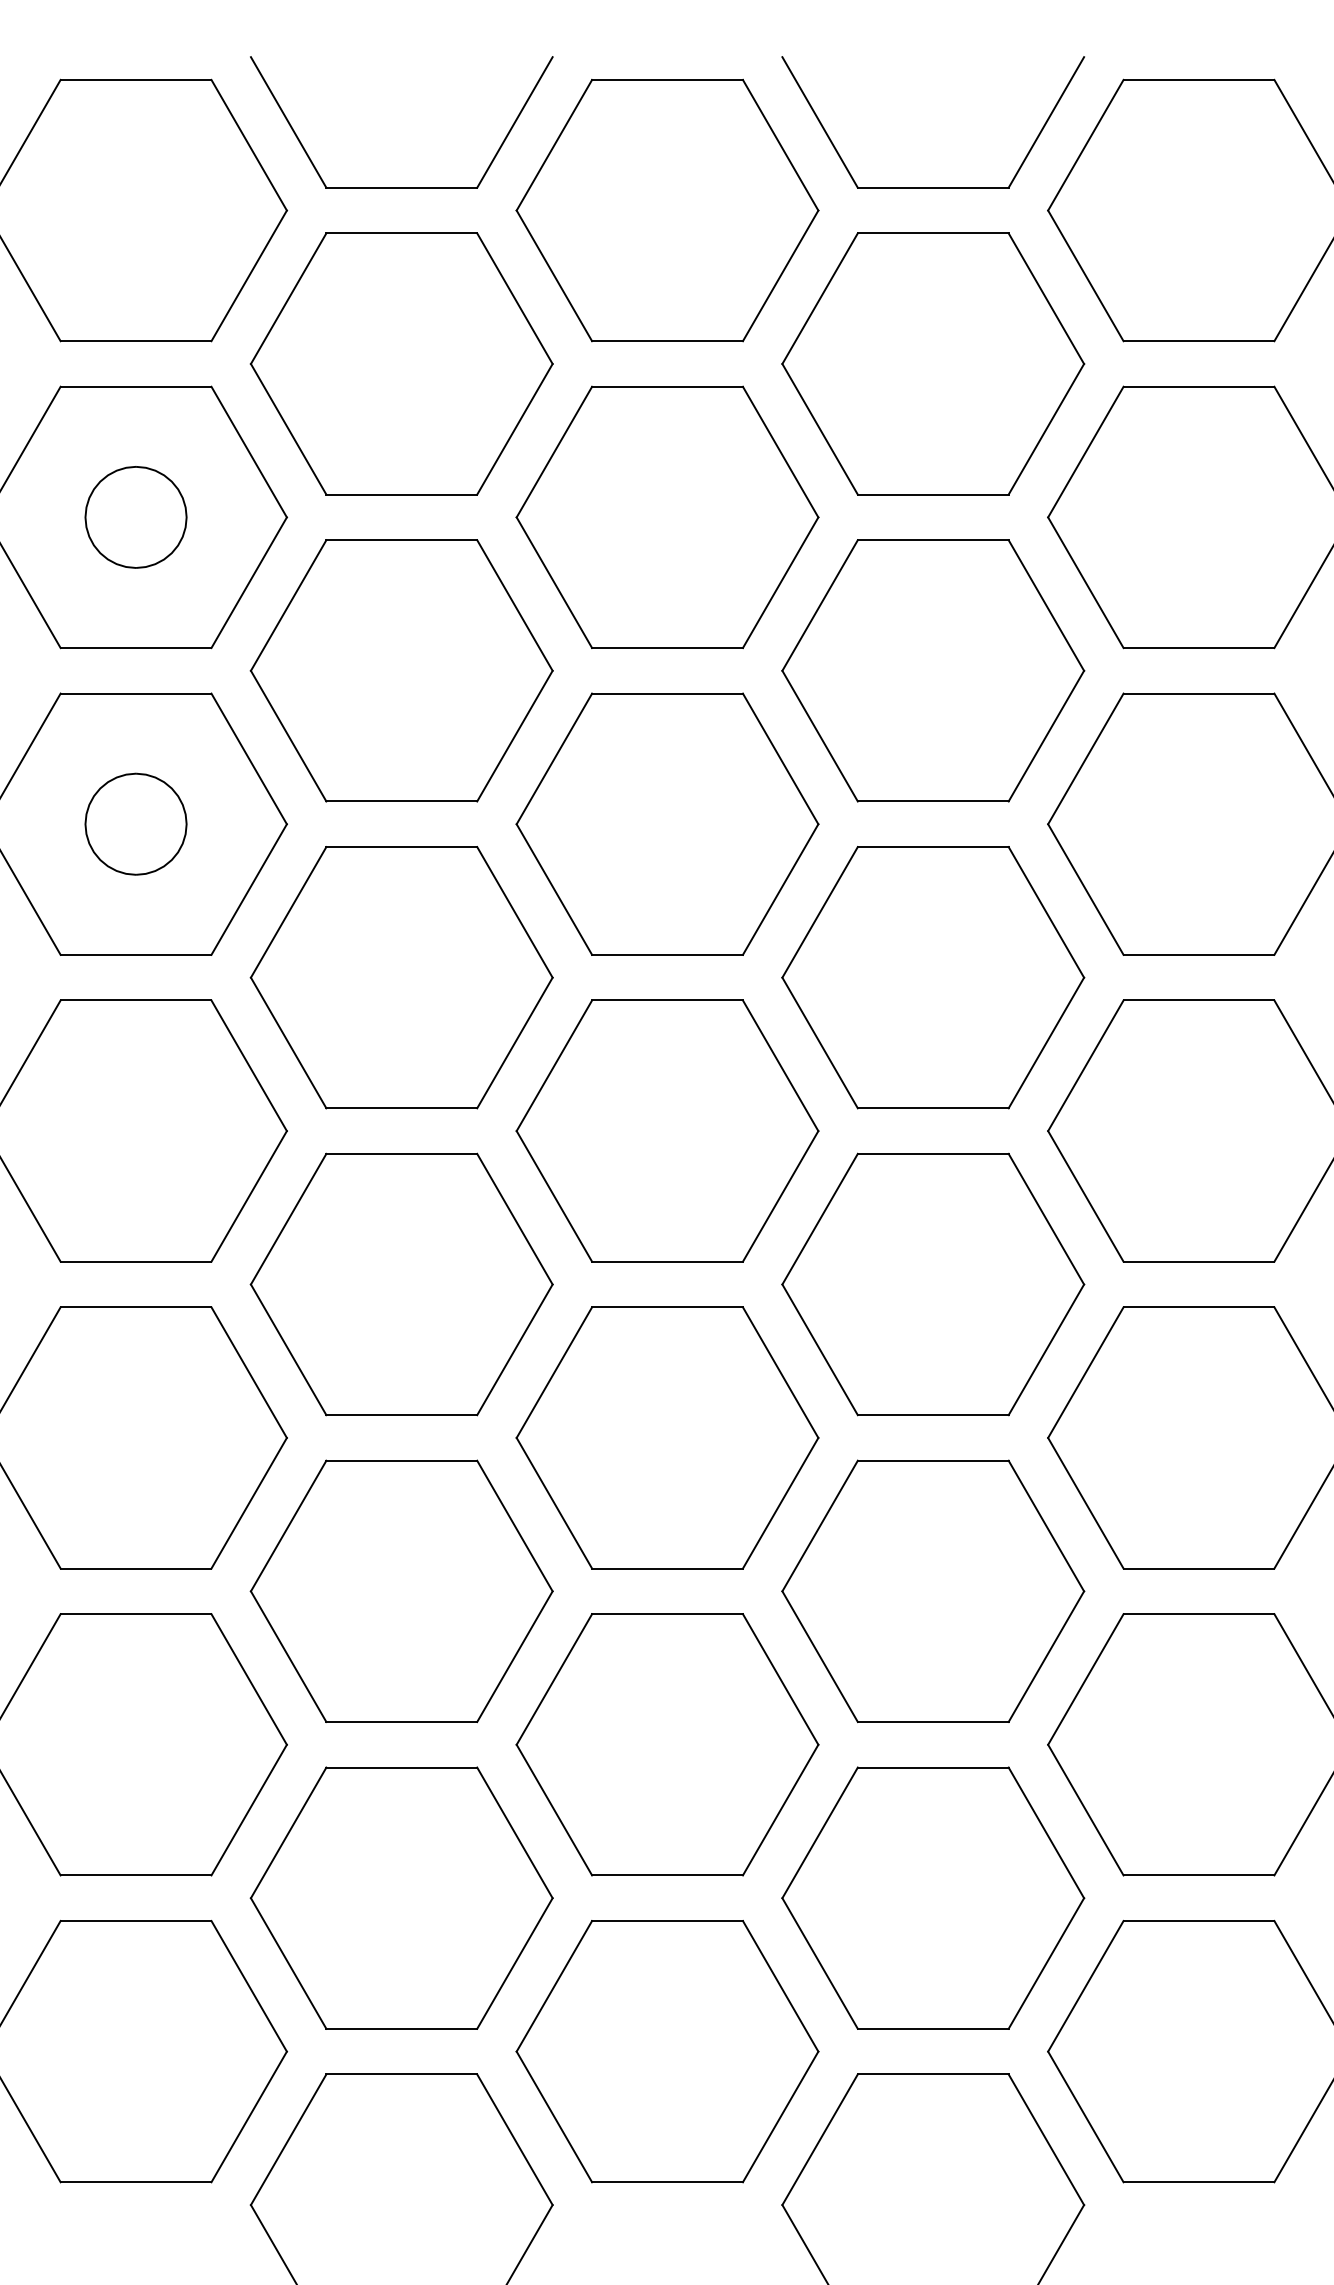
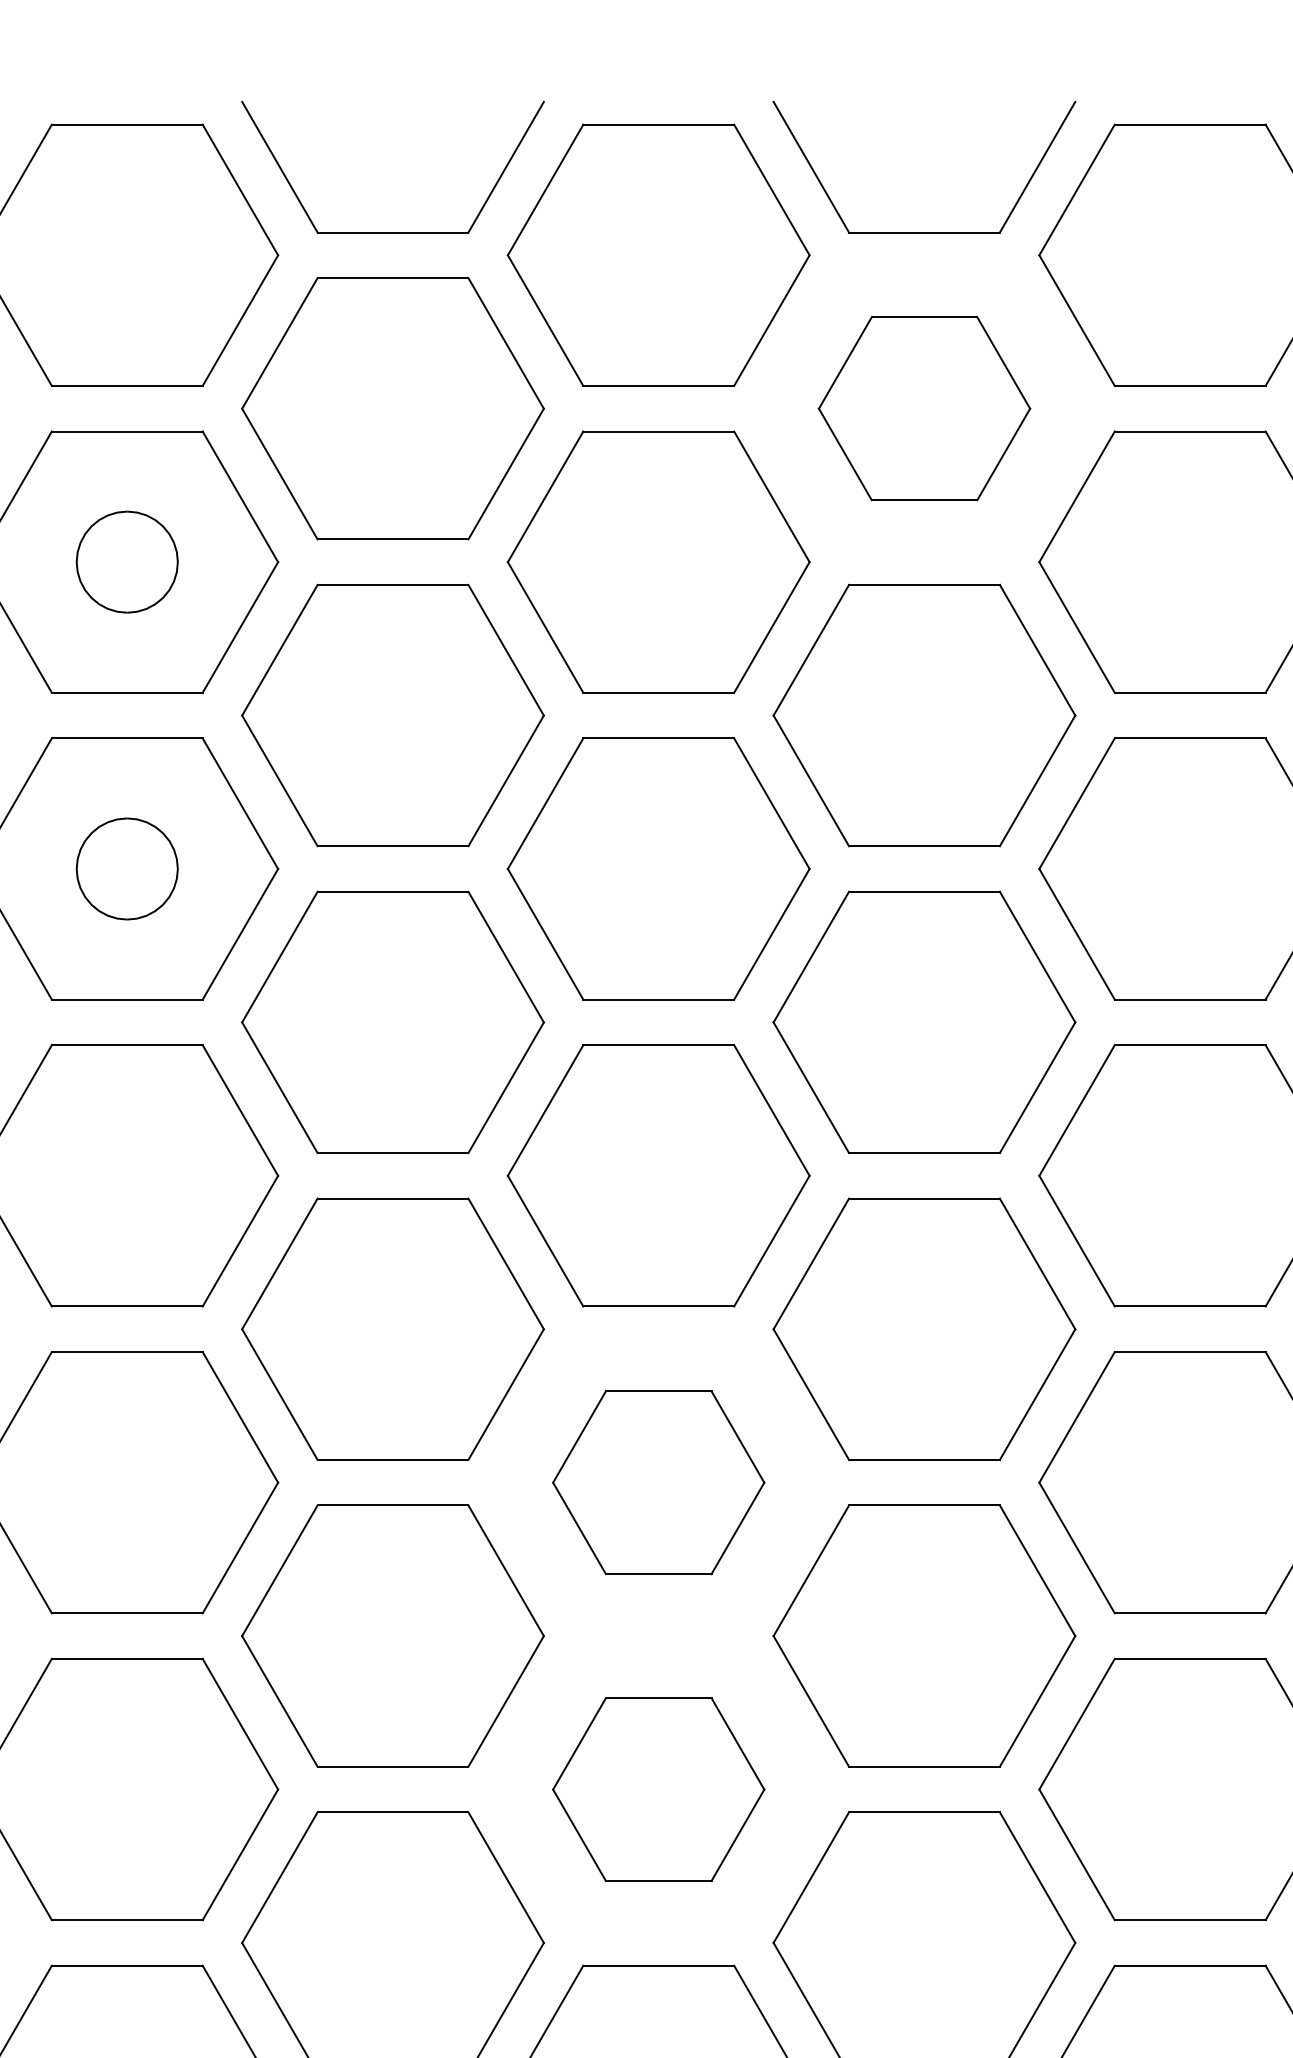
part: (933, 363) -> (924, 408), size x0.7
part: (667, 1437) -> (658, 1482), size x0.7
part: (667, 1744) -> (658, 1789), size x0.7

